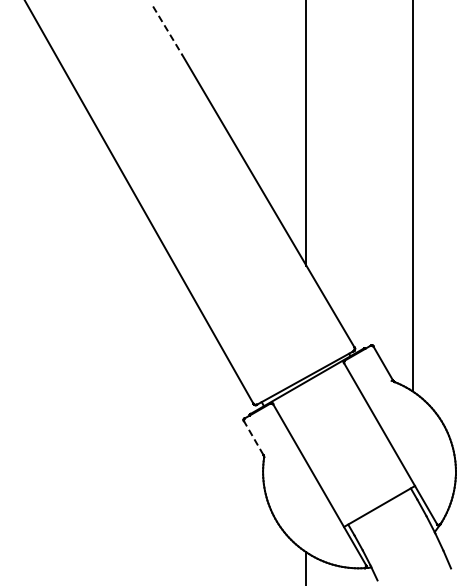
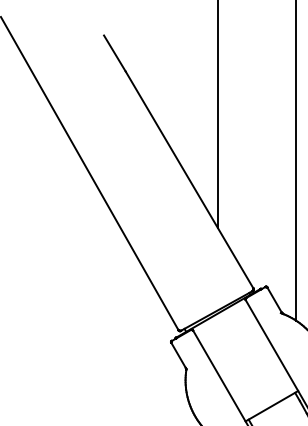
line: (167, 31) -> (114, 54), dashed -> solid
line: (253, 438) -> (178, 355), dashed -> solid

